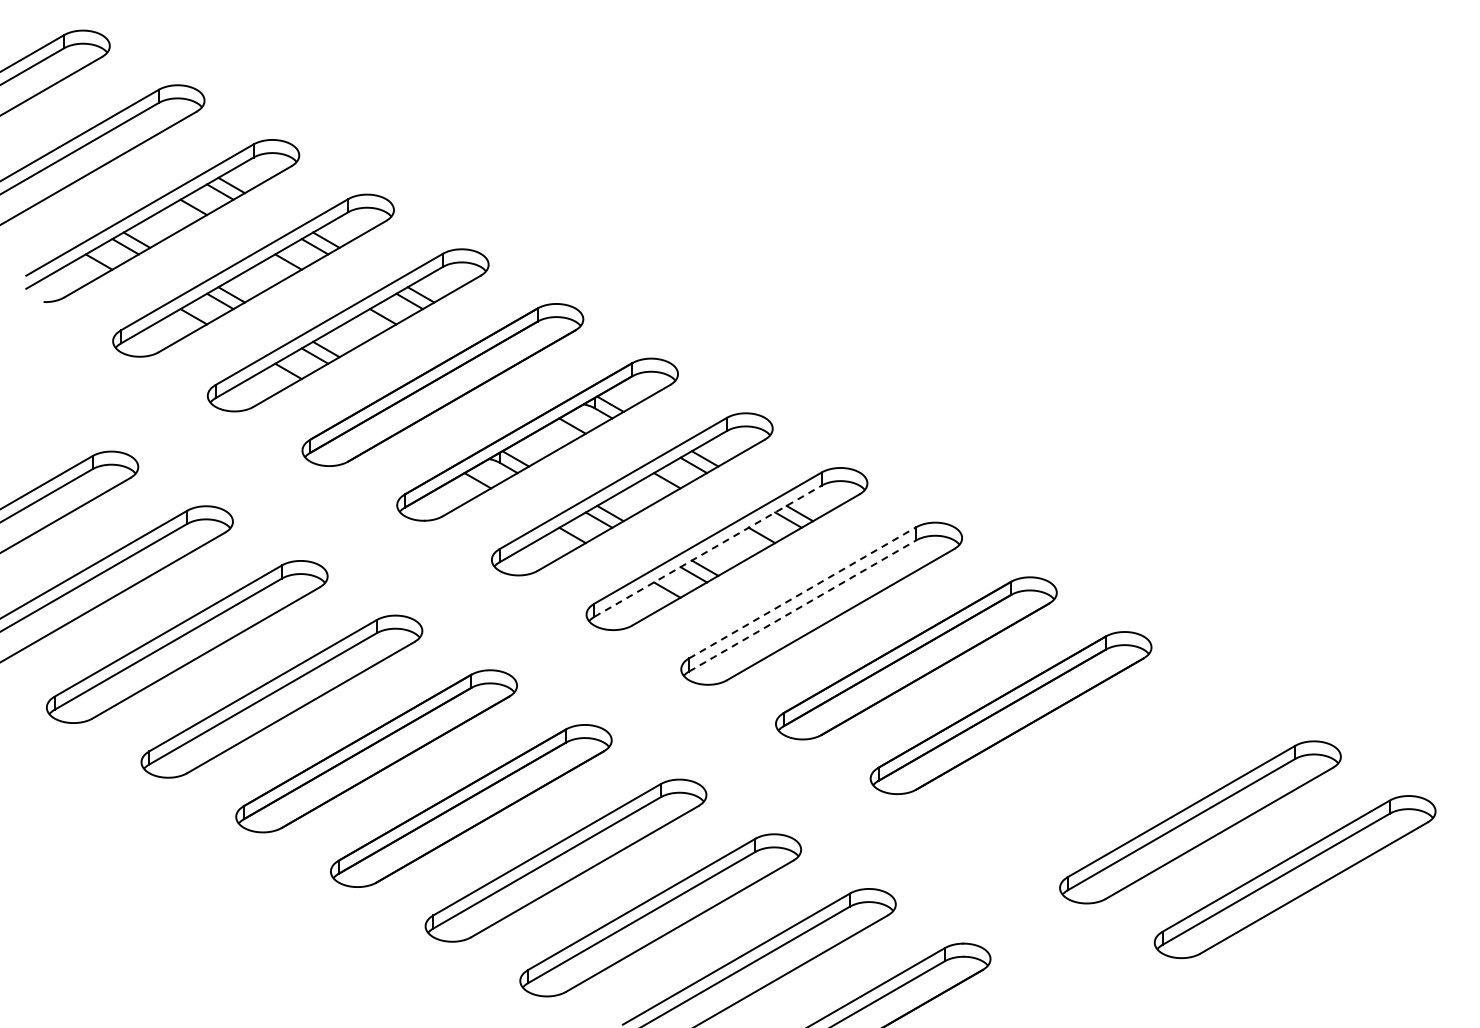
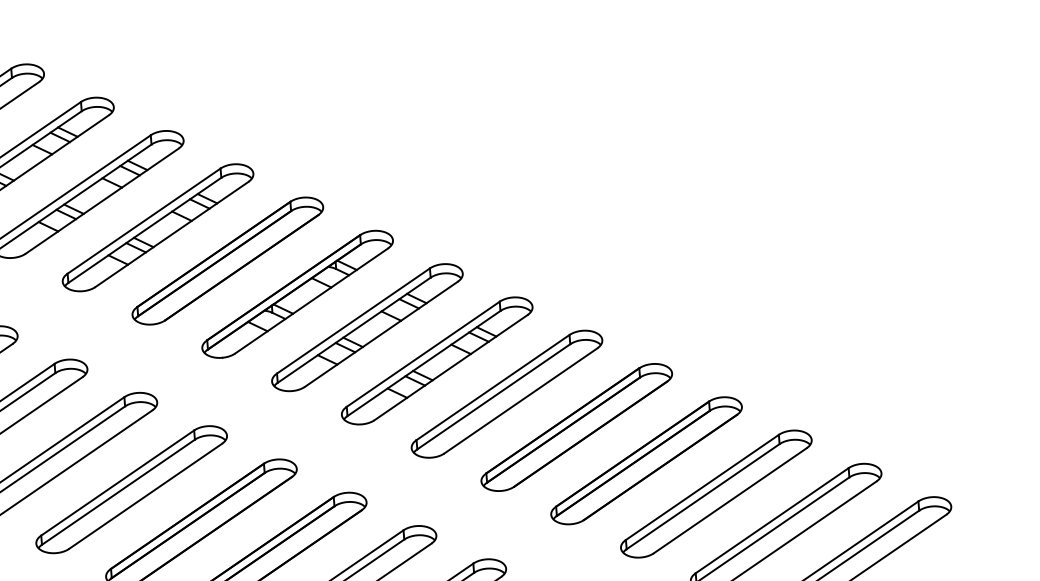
line: (708, 551) -> (424, 363), dashed -> solid
line: (803, 592) -> (493, 387), dashed -> solid
line: (803, 605) -> (494, 396), dashed -> solid
part: (1105, 767) -> (716, 493), added

